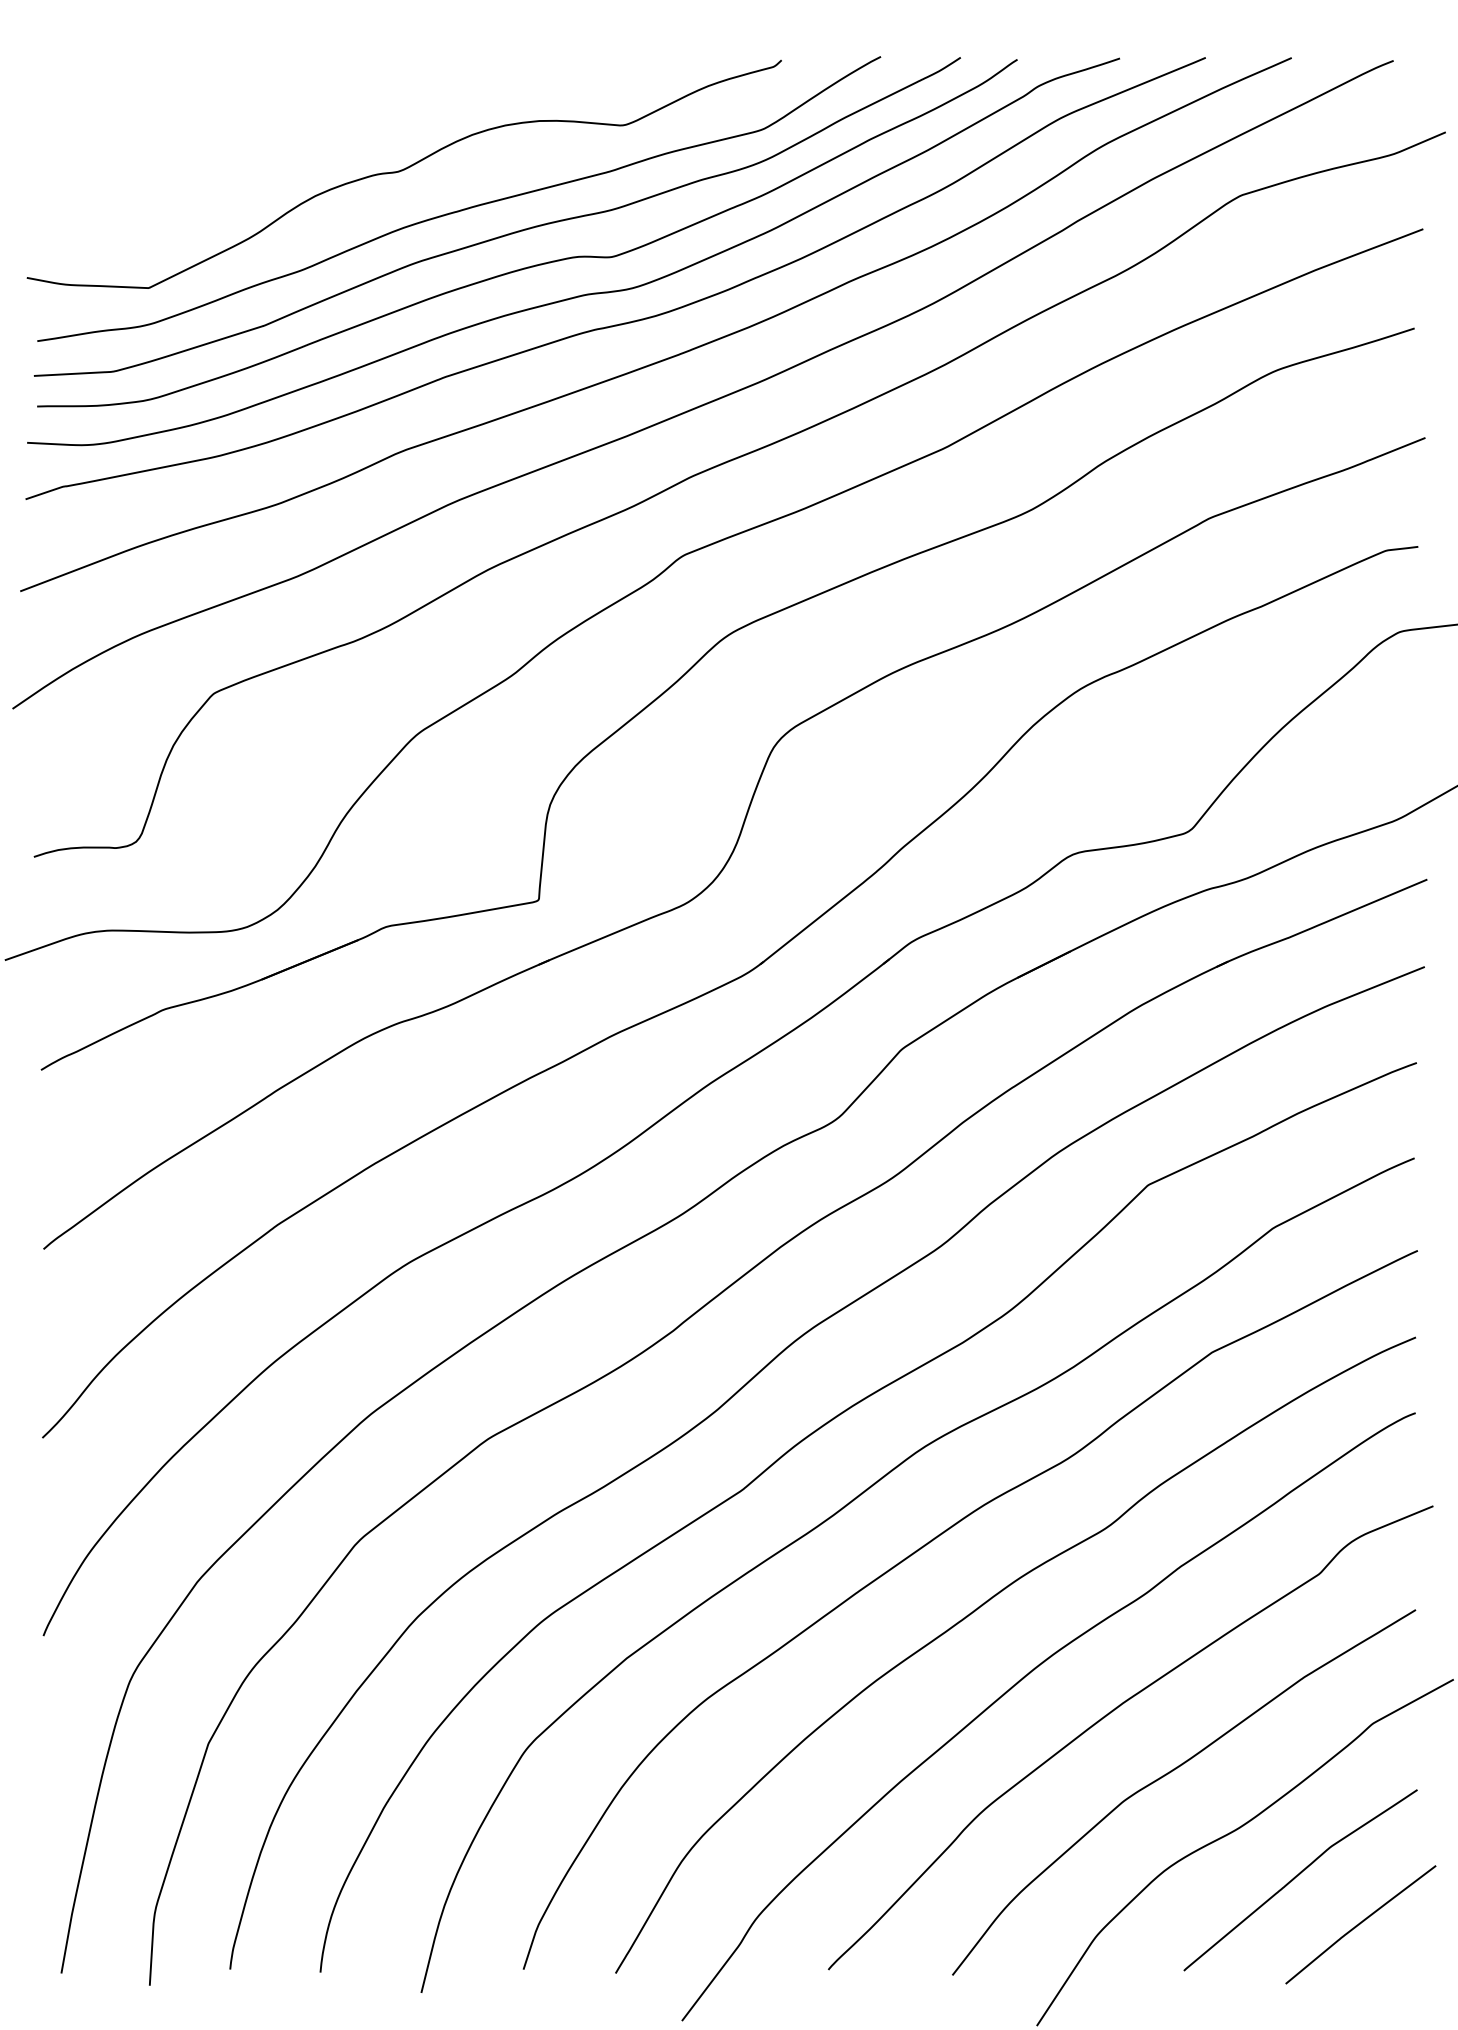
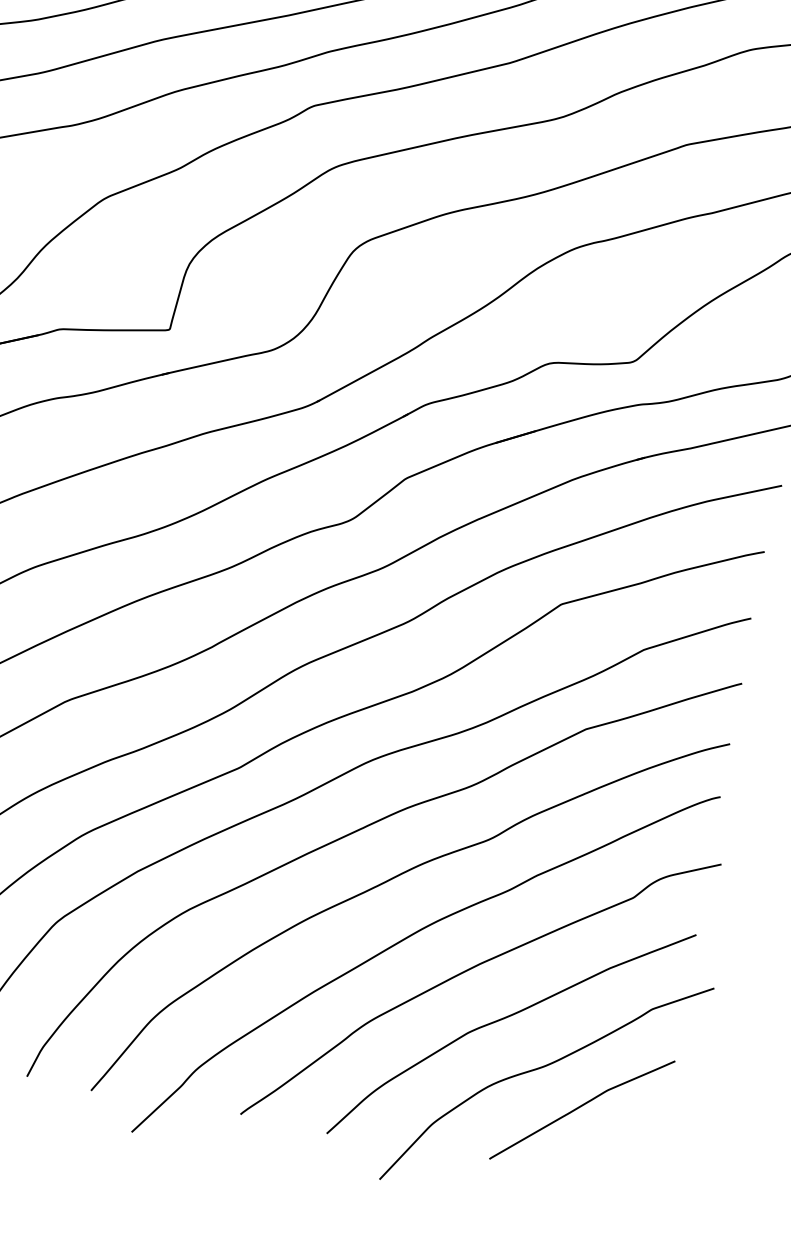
curve: (1360, 1924) -> (618, 1148), removed

